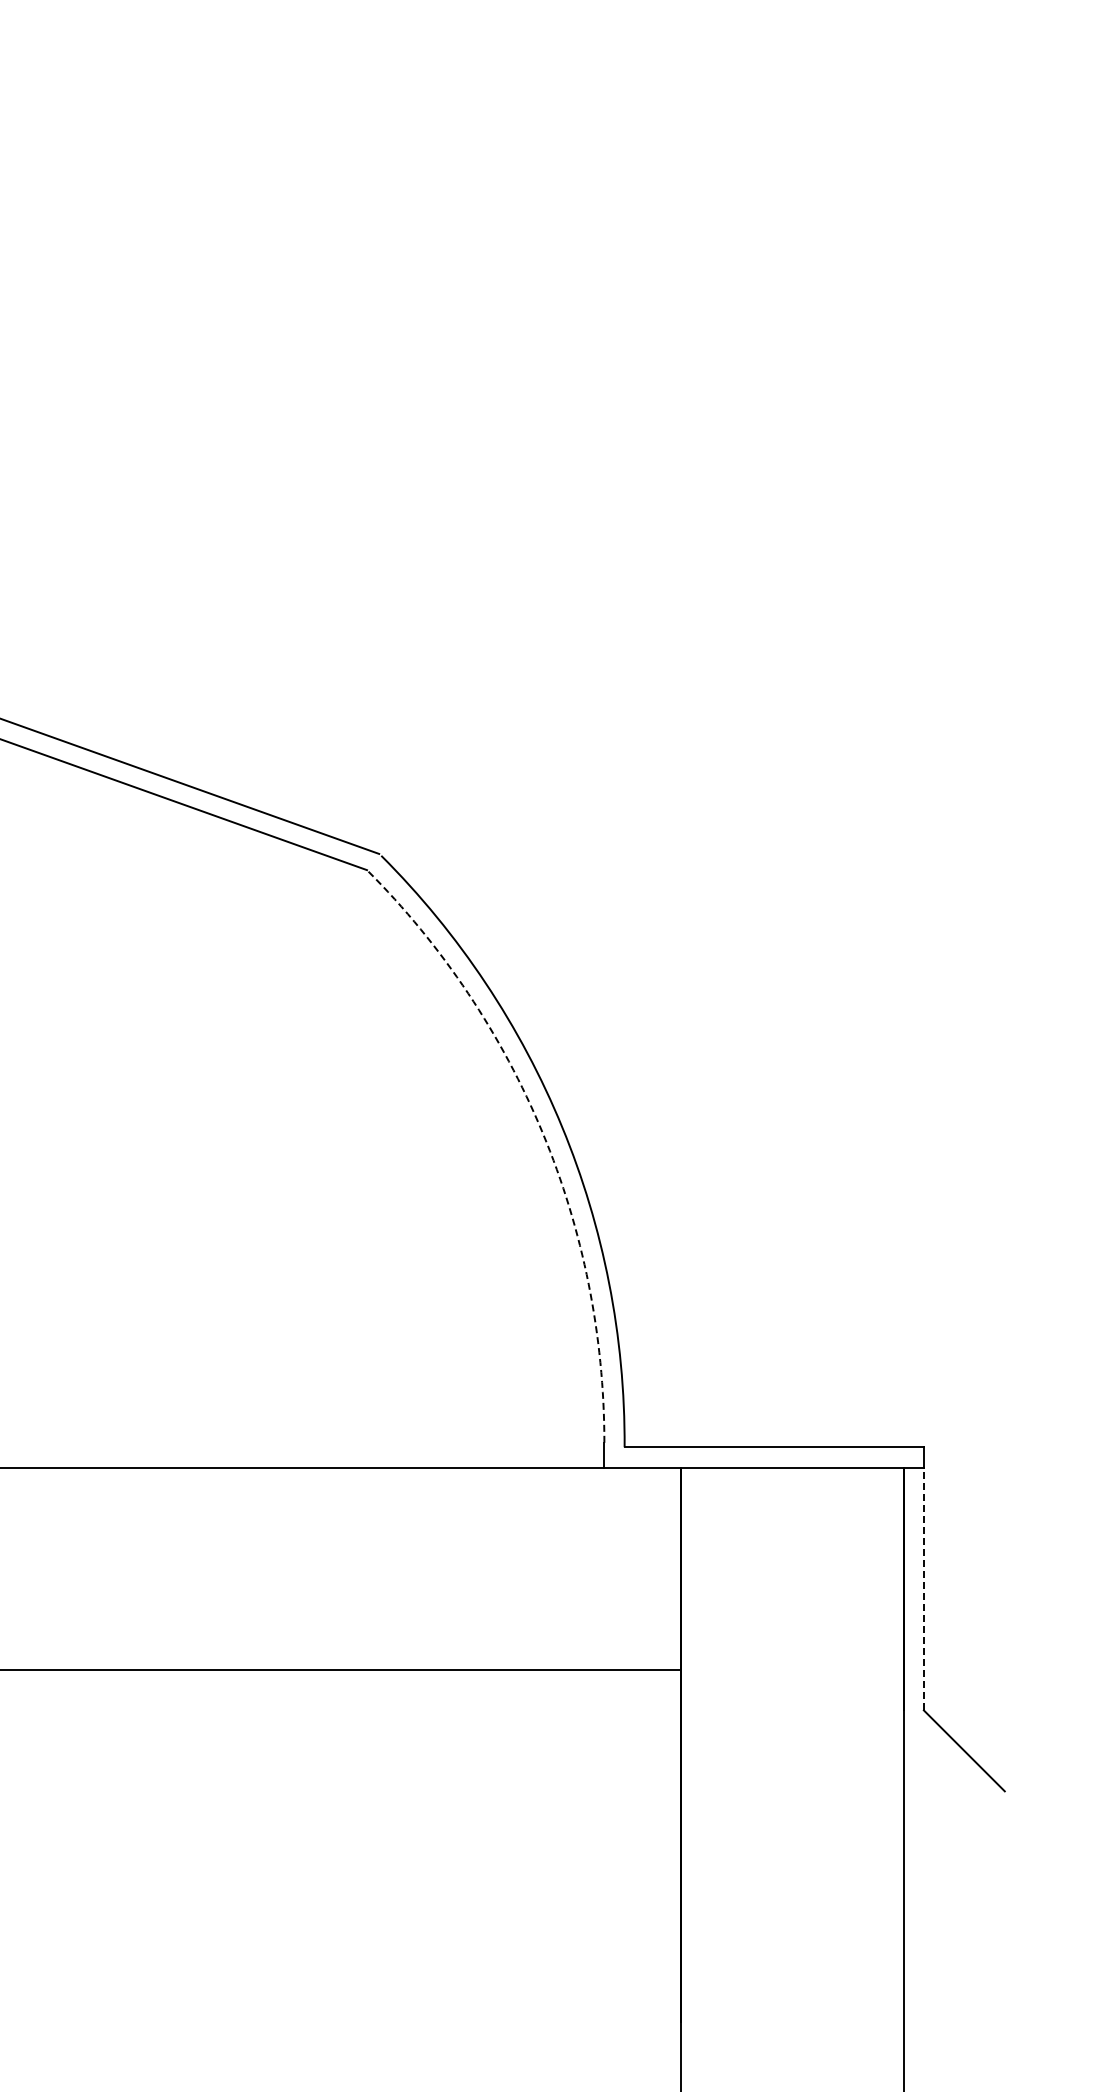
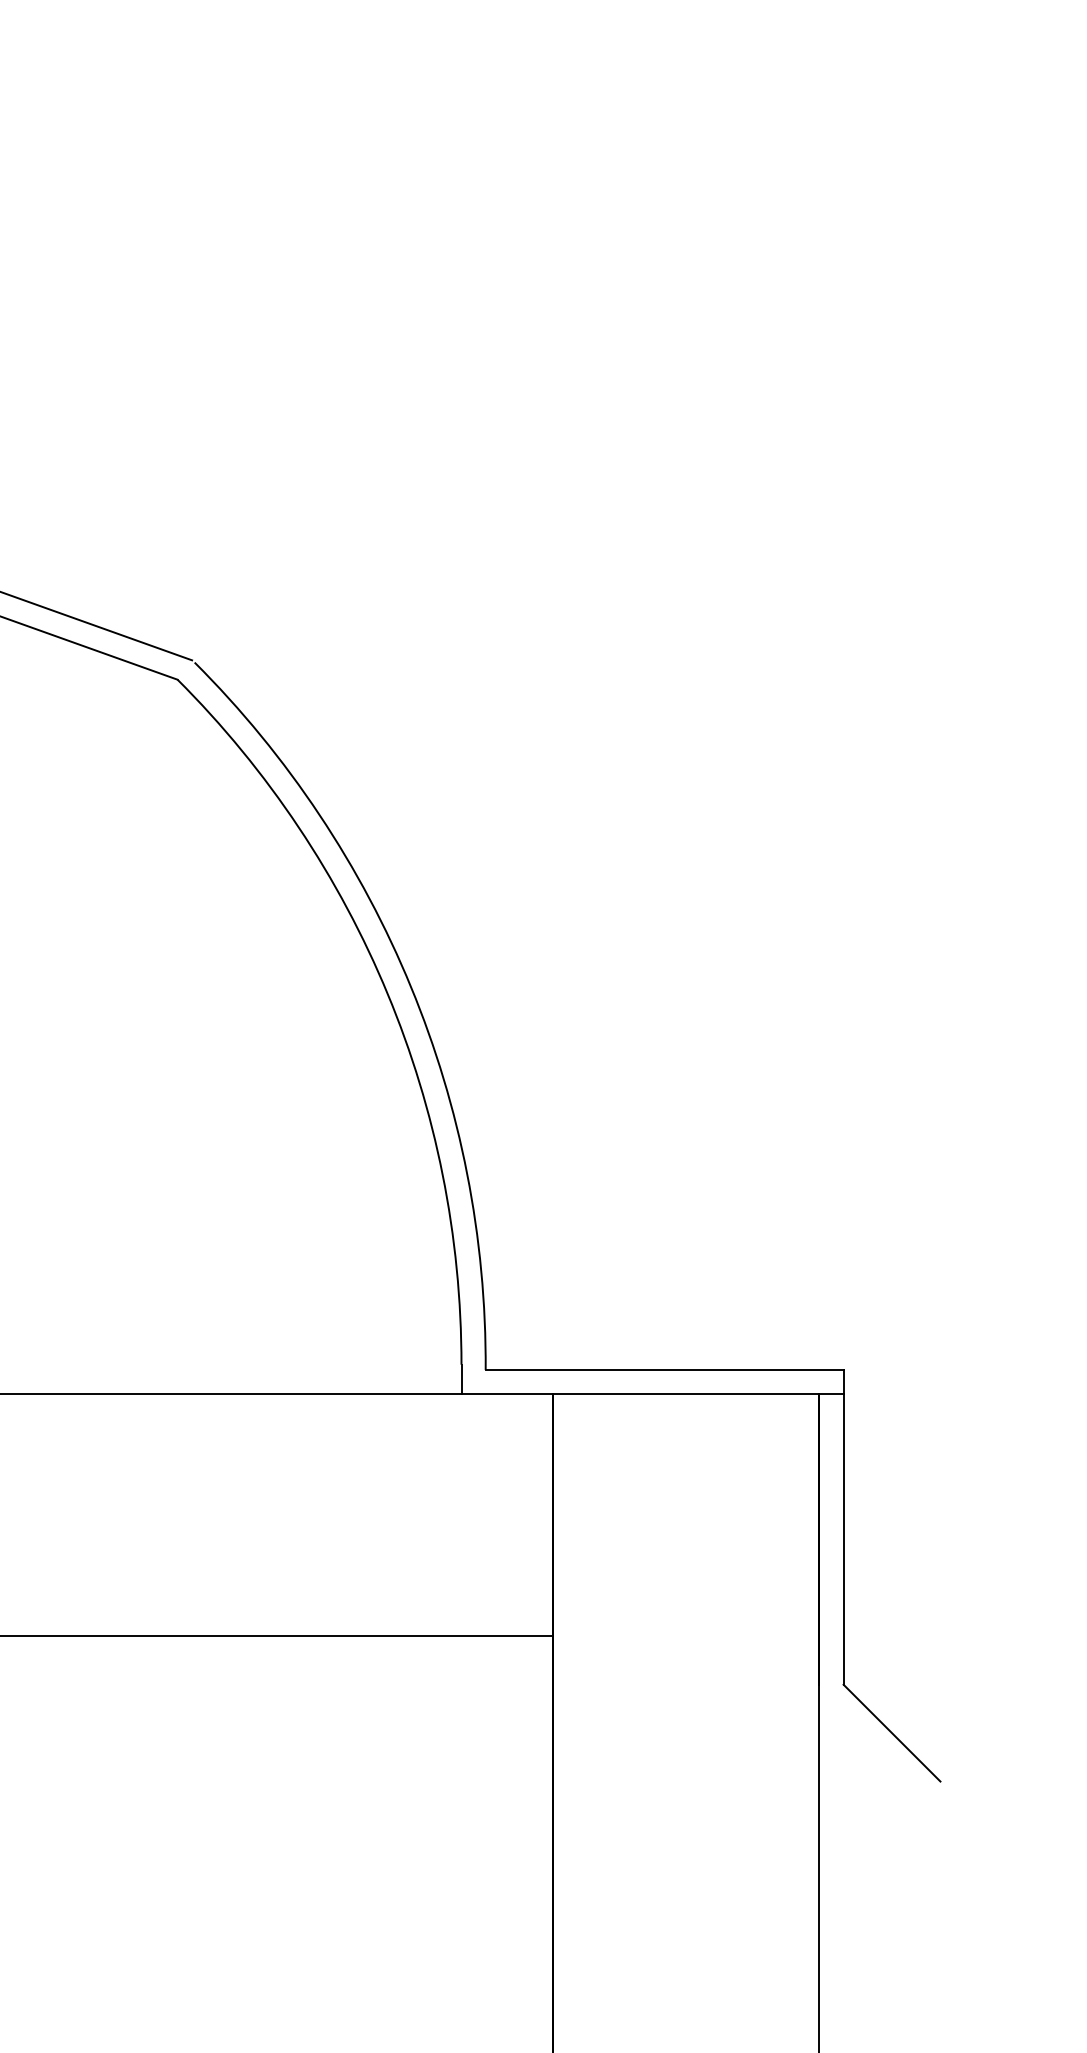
arc: (542, 1132) -> (387, 993), dashed -> solid
line: (923, 1588) -> (843, 1538), dashed -> solid

